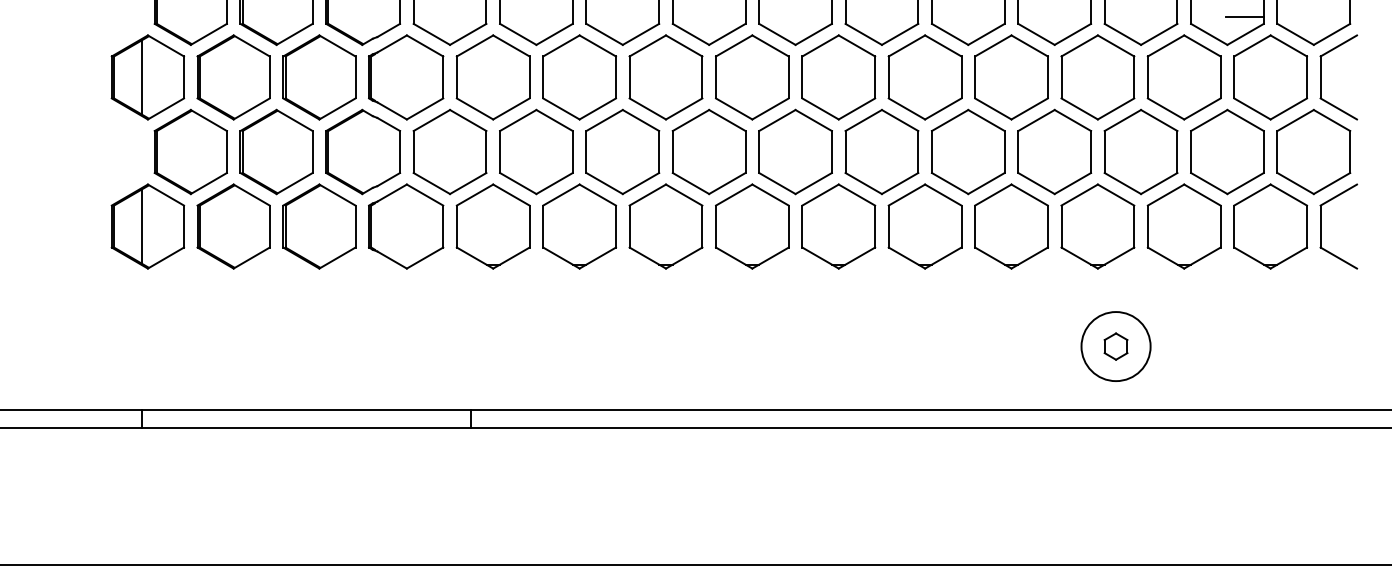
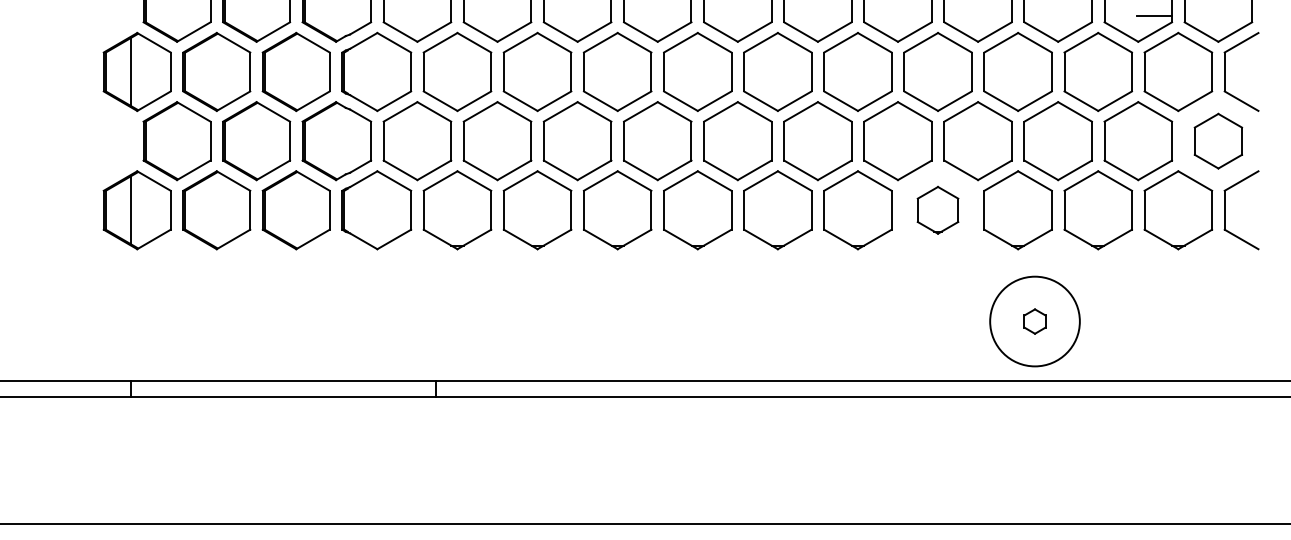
part: (1313, 152) -> (1218, 141), size x0.7
part: (1010, 226) -> (937, 210), size x0.6
circle: (1115, 346) -> (1034, 321), size x1.4

